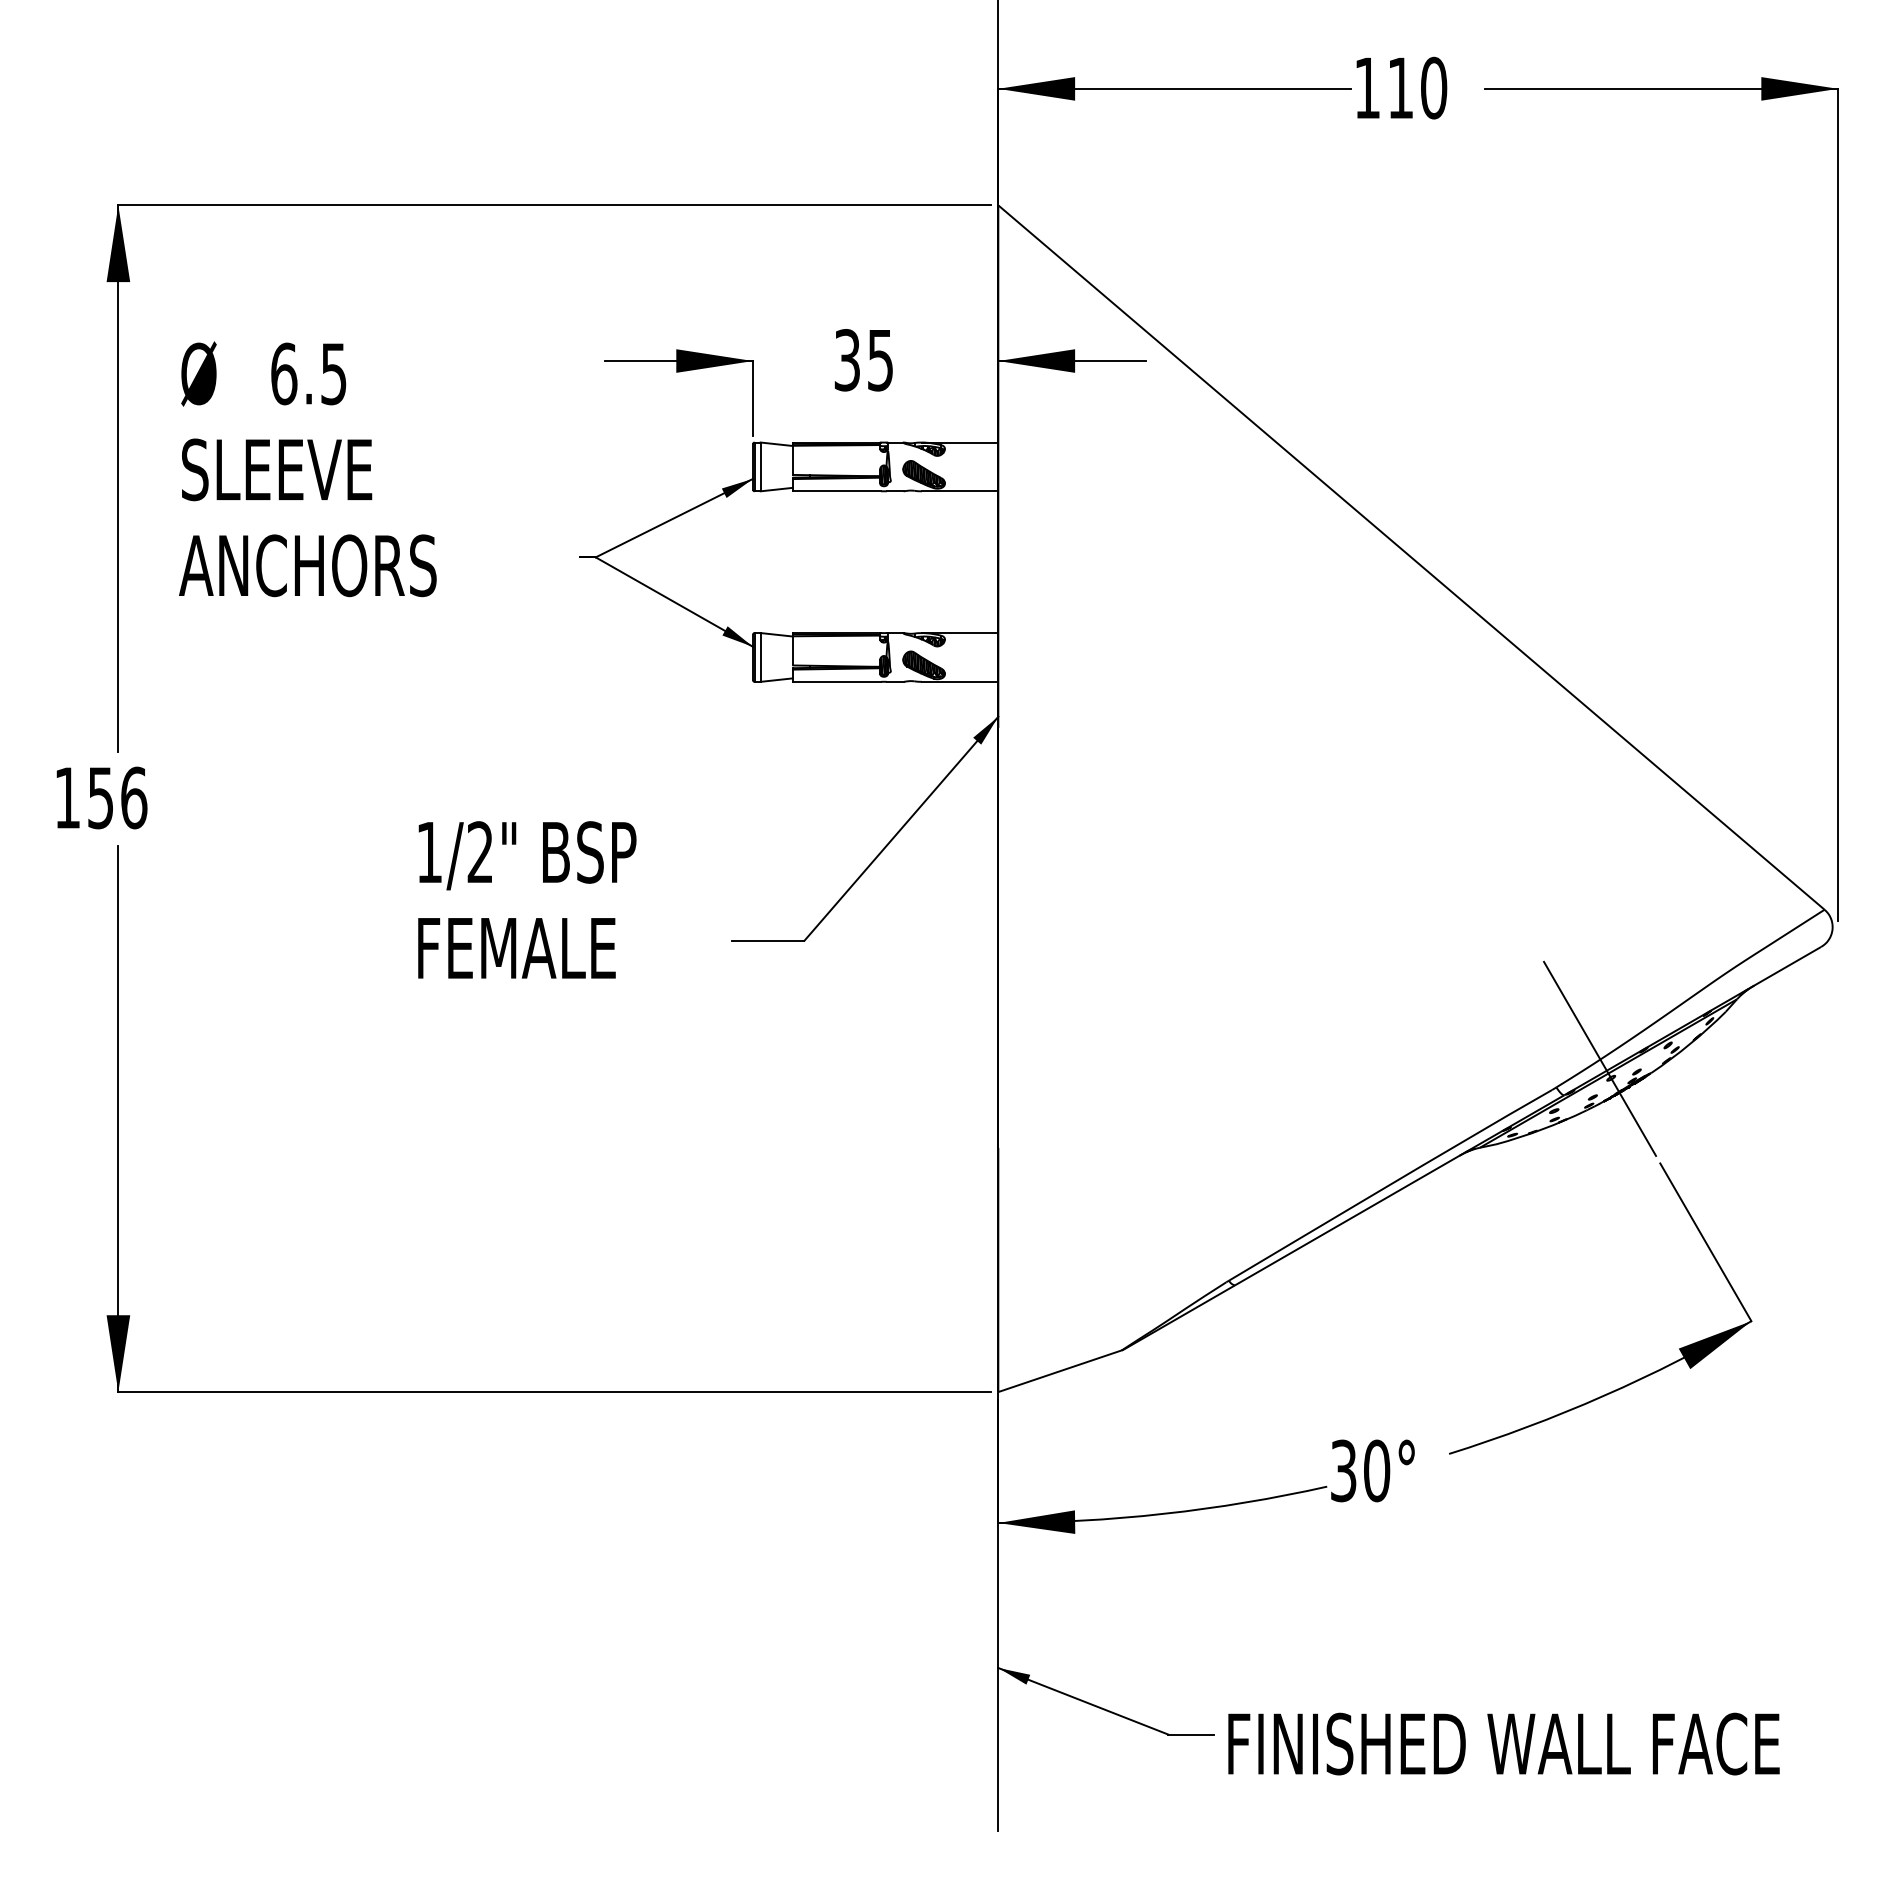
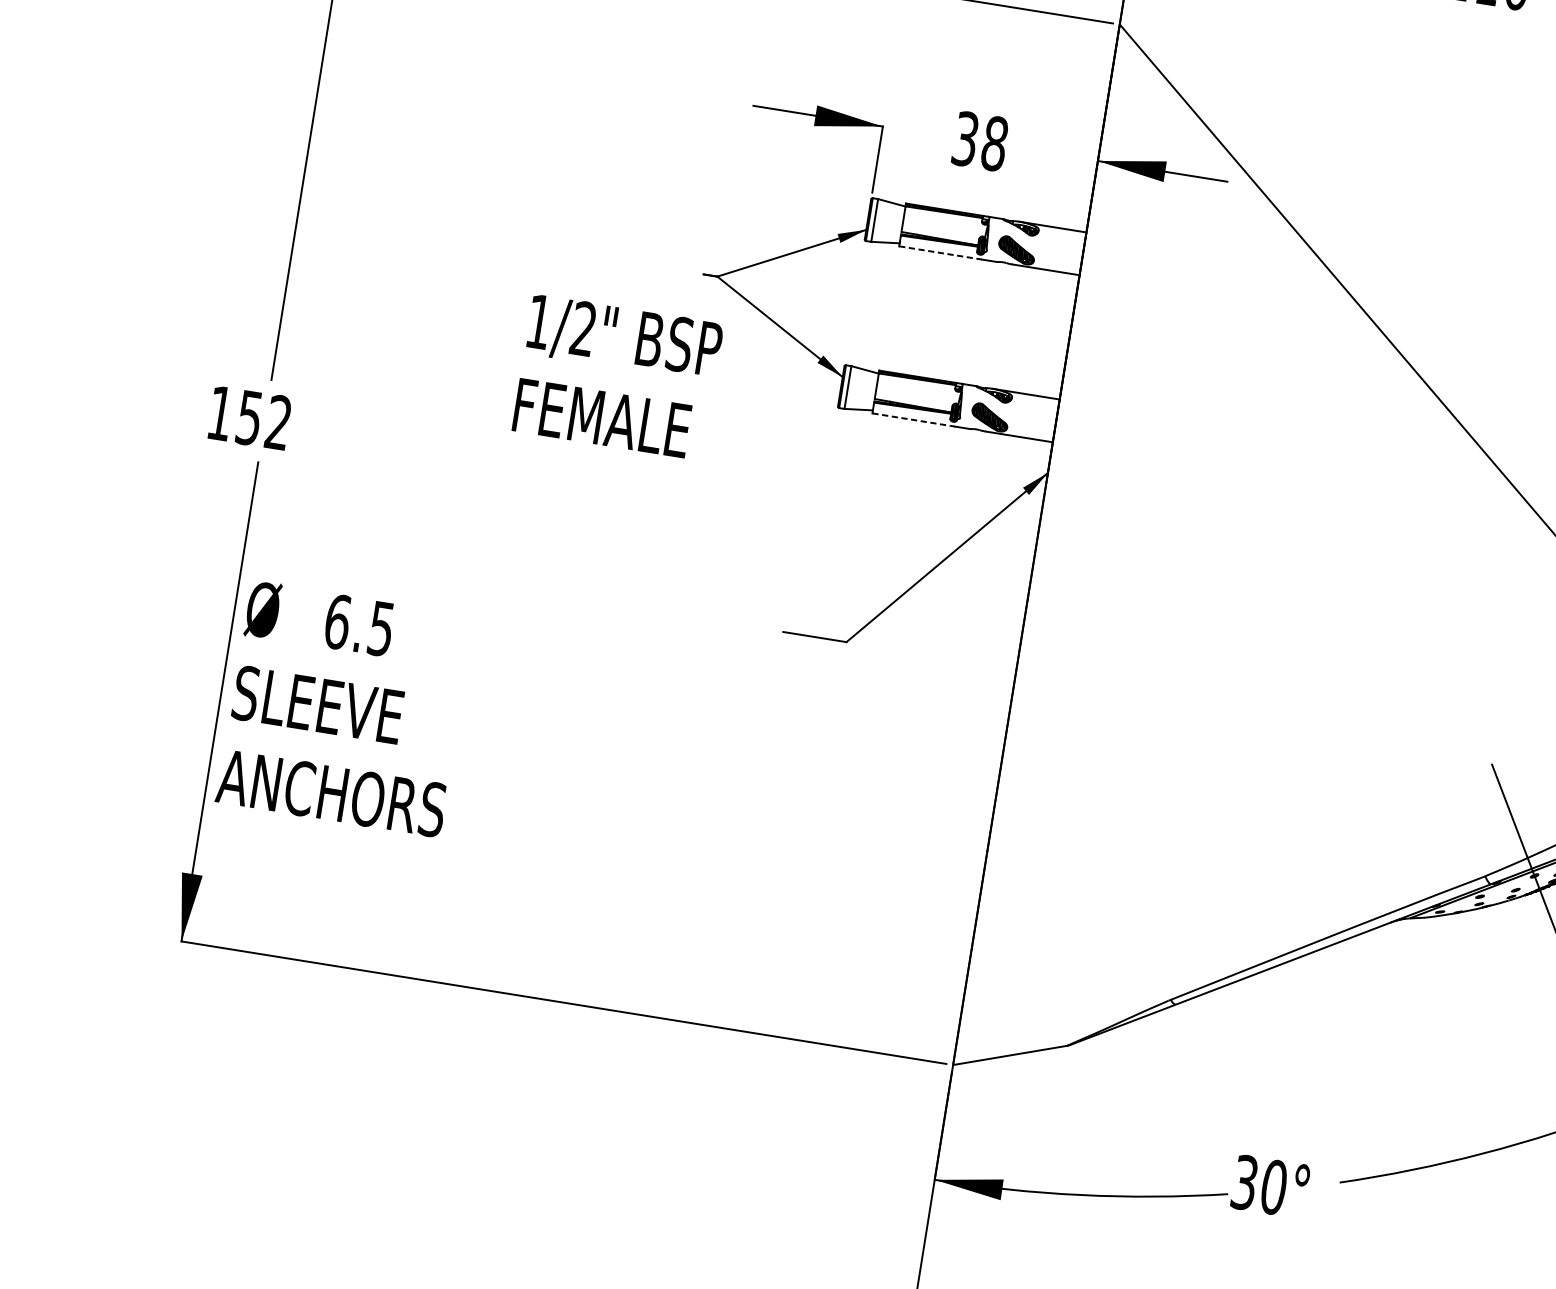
text: (880, 360) -> (994, 143), 35 -> 38
text: (307, 469) -> (344, 708), moved
line: (837, 491) -> (938, 252), solid -> dashed
line: (837, 681) -> (911, 419), solid -> dashed
text: (134, 797) -> (279, 422), 156 -> 152
text: (527, 899) -> (618, 376), moved

